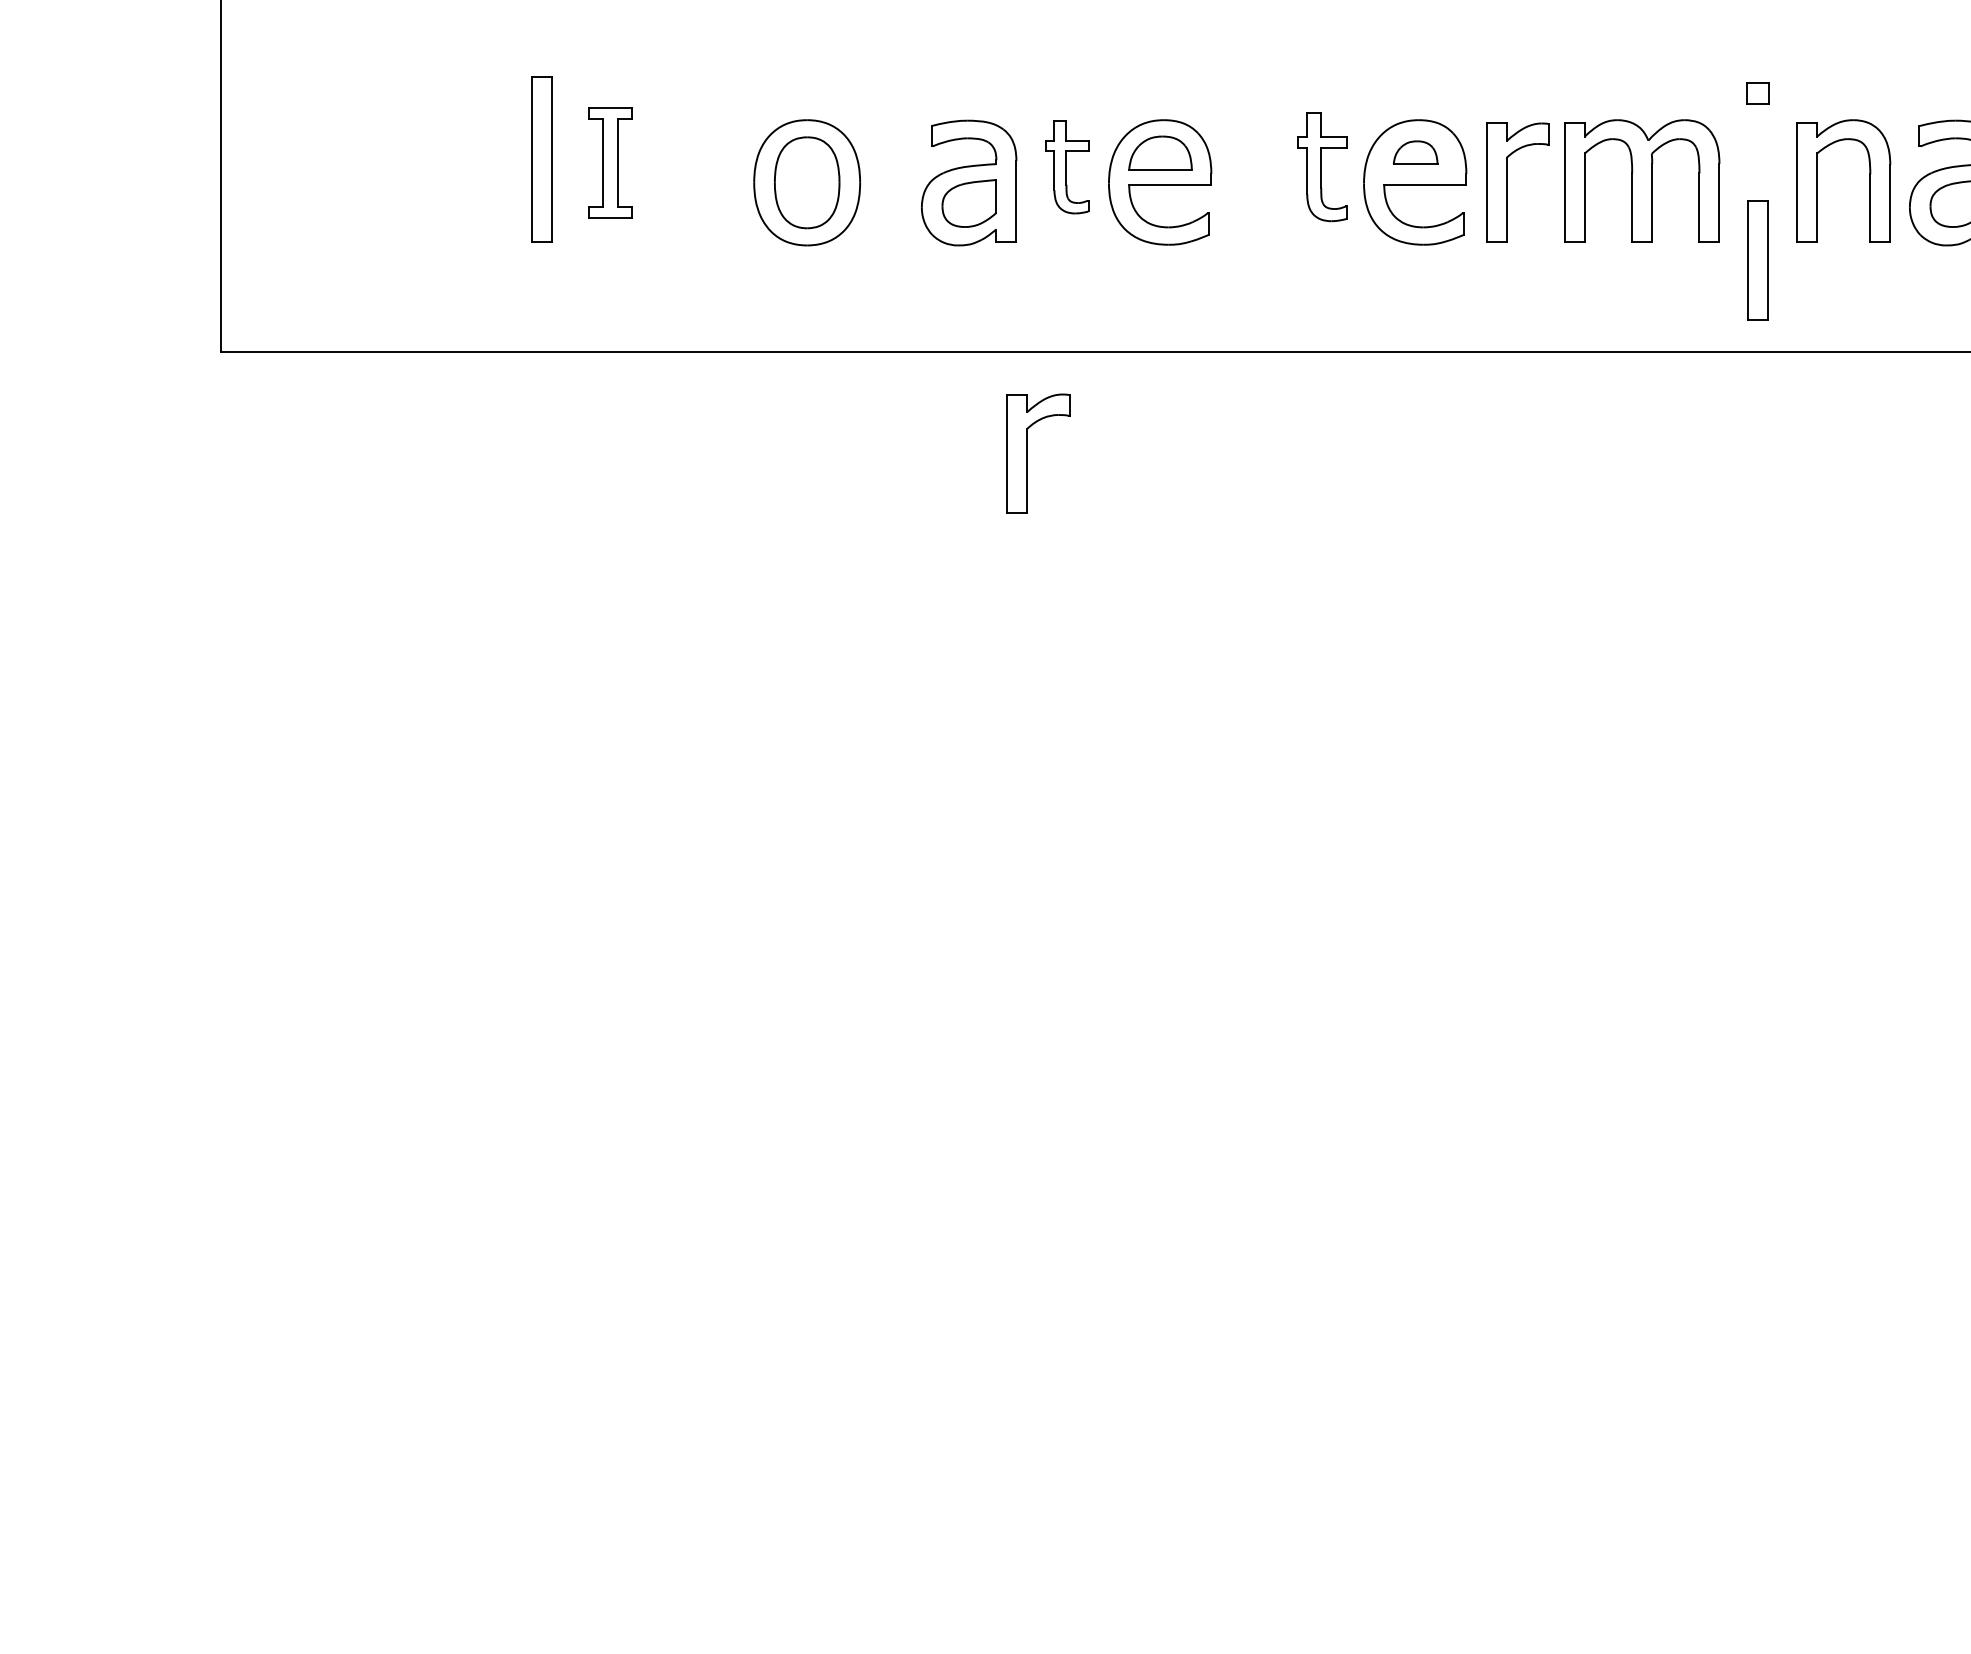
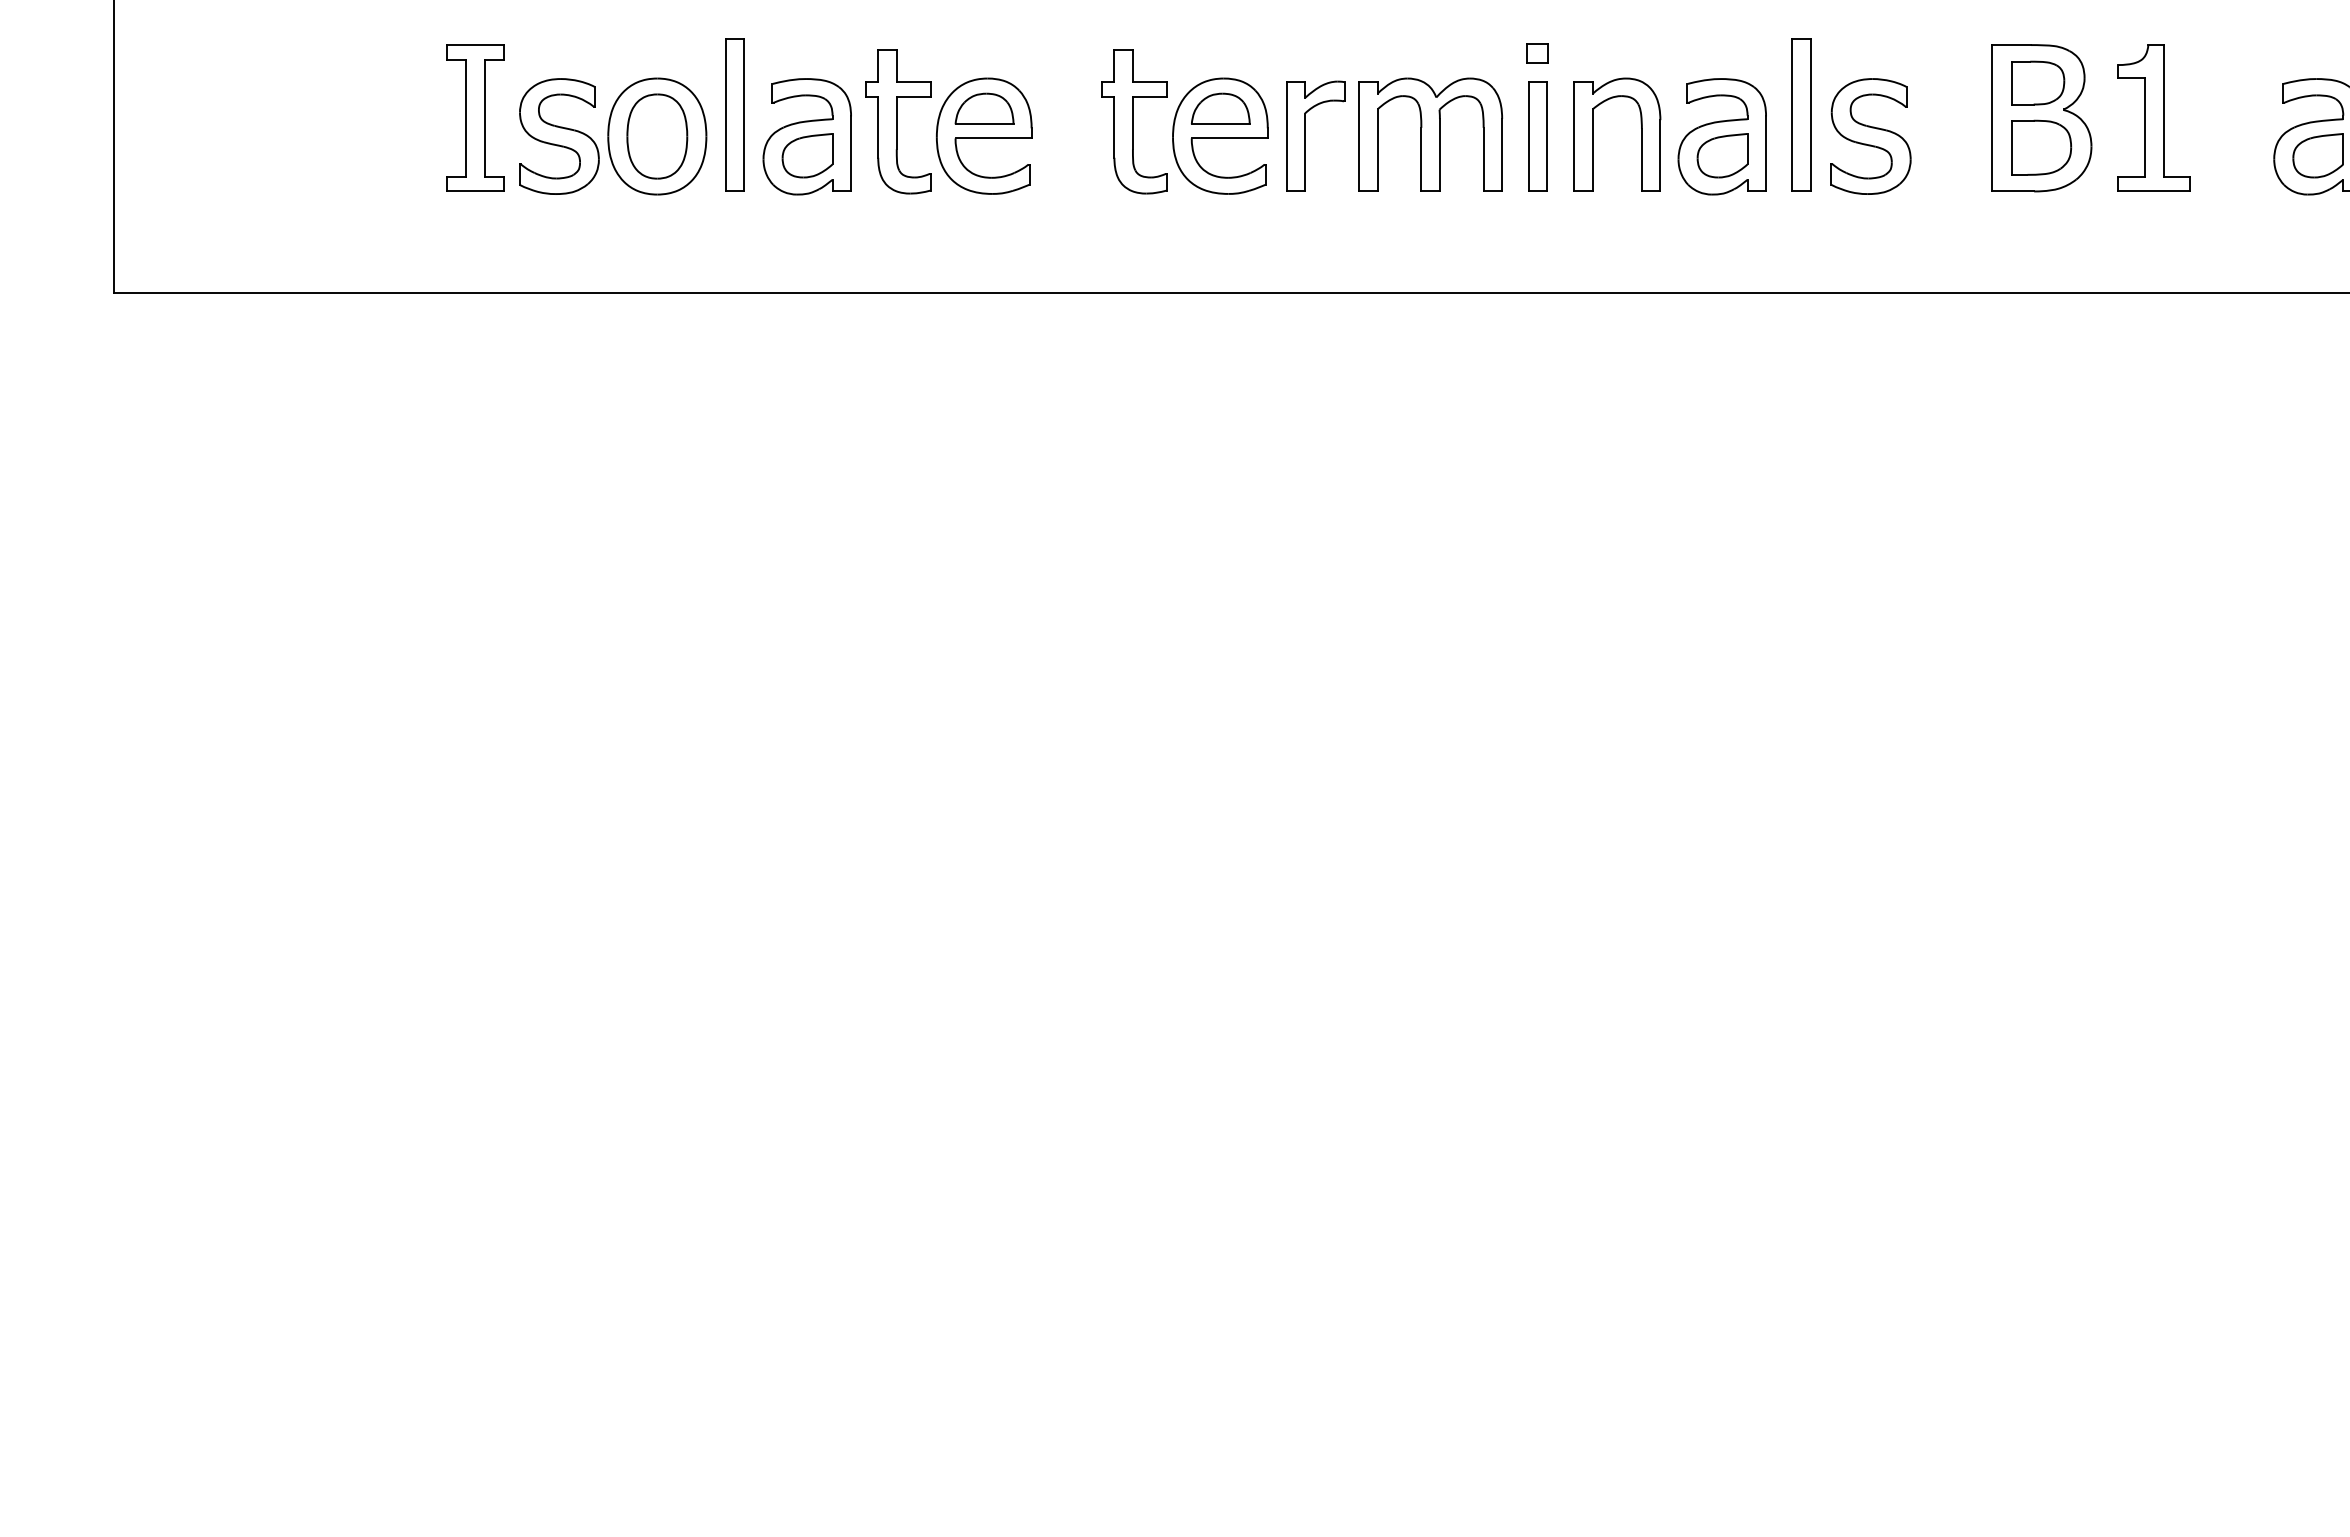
part: (1415, 152) -> (1220, 108), size x1.43
part: (541, 158) -> (734, 114), moved
part: (610, 162) -> (475, 117), size x1.43
part: (1067, 166) -> (898, 121), size x1.67
part: (1322, 166) -> (1134, 121), size x1.43
part: (701, 182) -> (559, 136), added
part: (1757, 260) -> (1537, 136), moved
part: (1027, 452) -> (861, 386), removed

